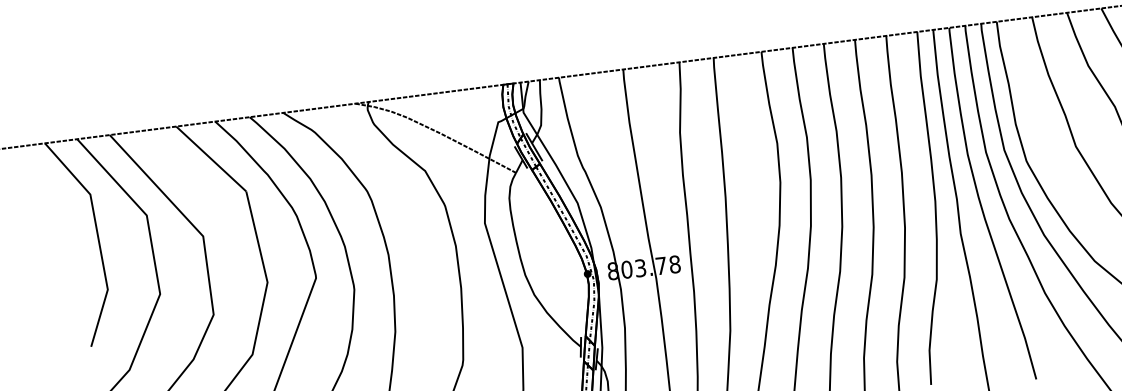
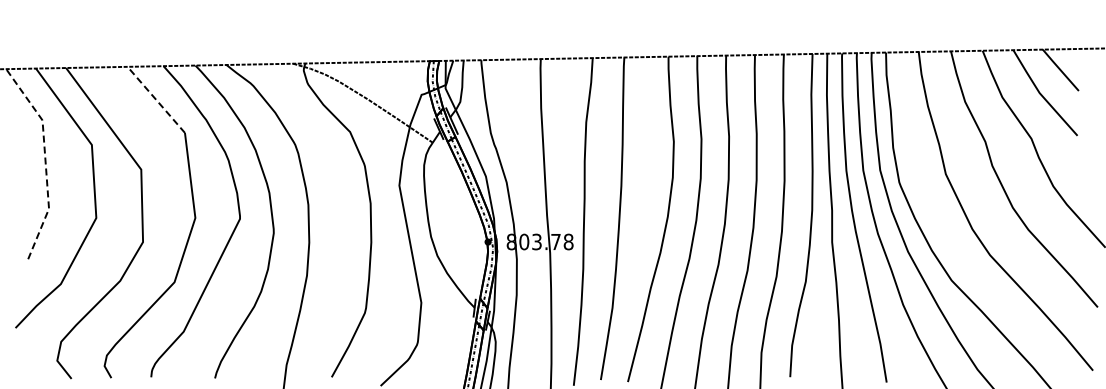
line: (211, 158) -> (156, 99), solid -> dashed
line: (98, 237) -> (45, 160), solid -> dashed

